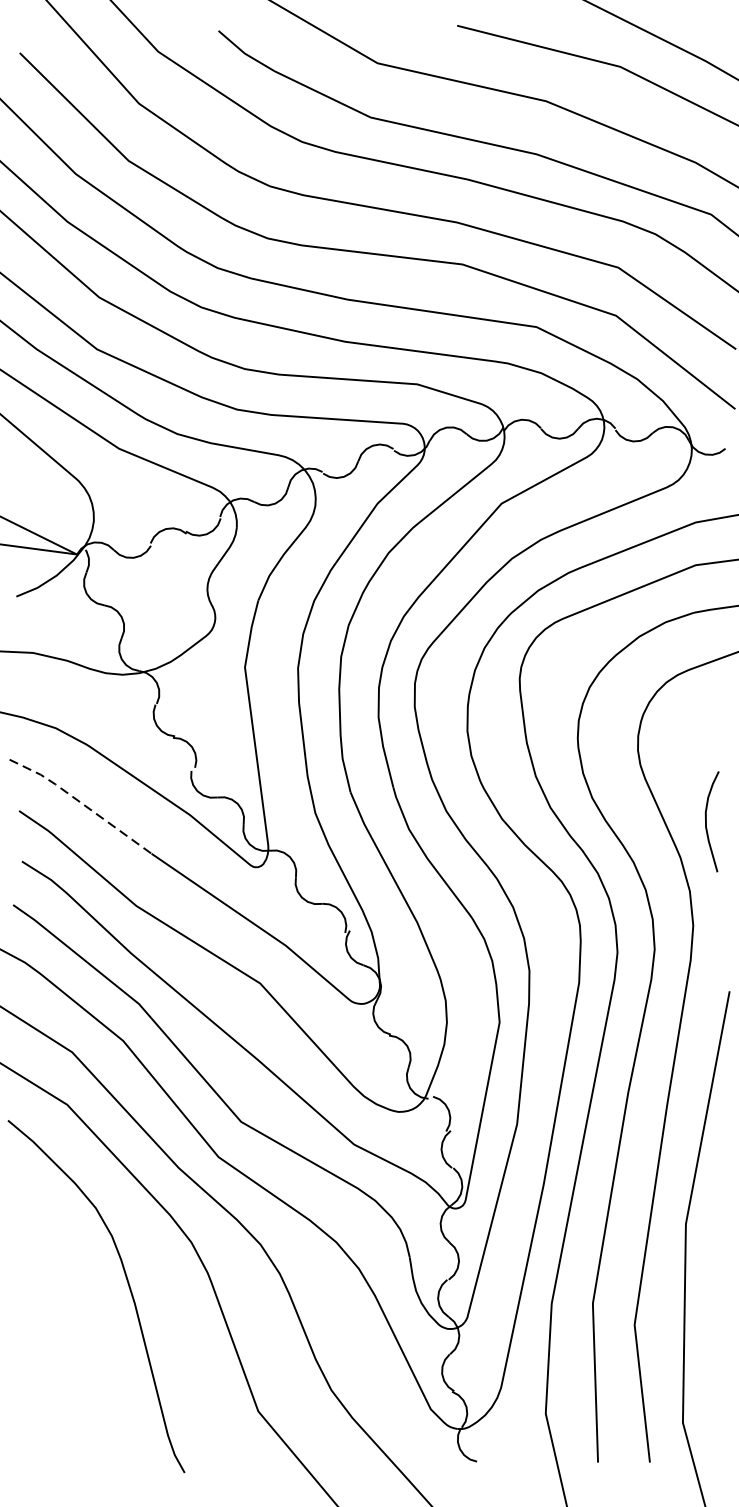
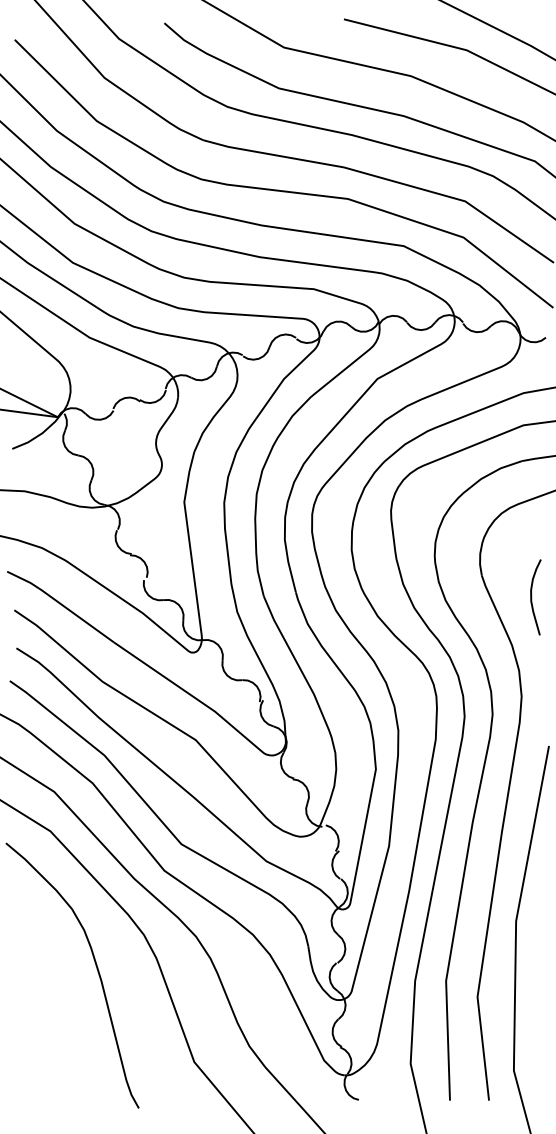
line: (80, 802) -> (60, 603), dashed -> solid
curve: (707, 821) -> (532, 597), moved

